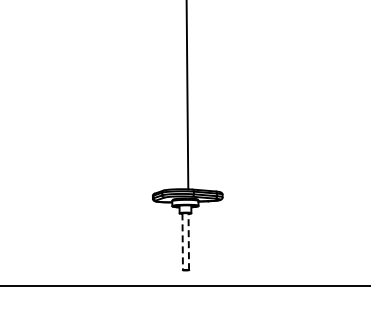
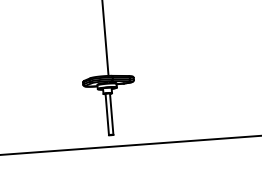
line: (188, 241) -> (111, 113), dashed -> solid
line: (182, 242) -> (107, 114), dashed -> solid

